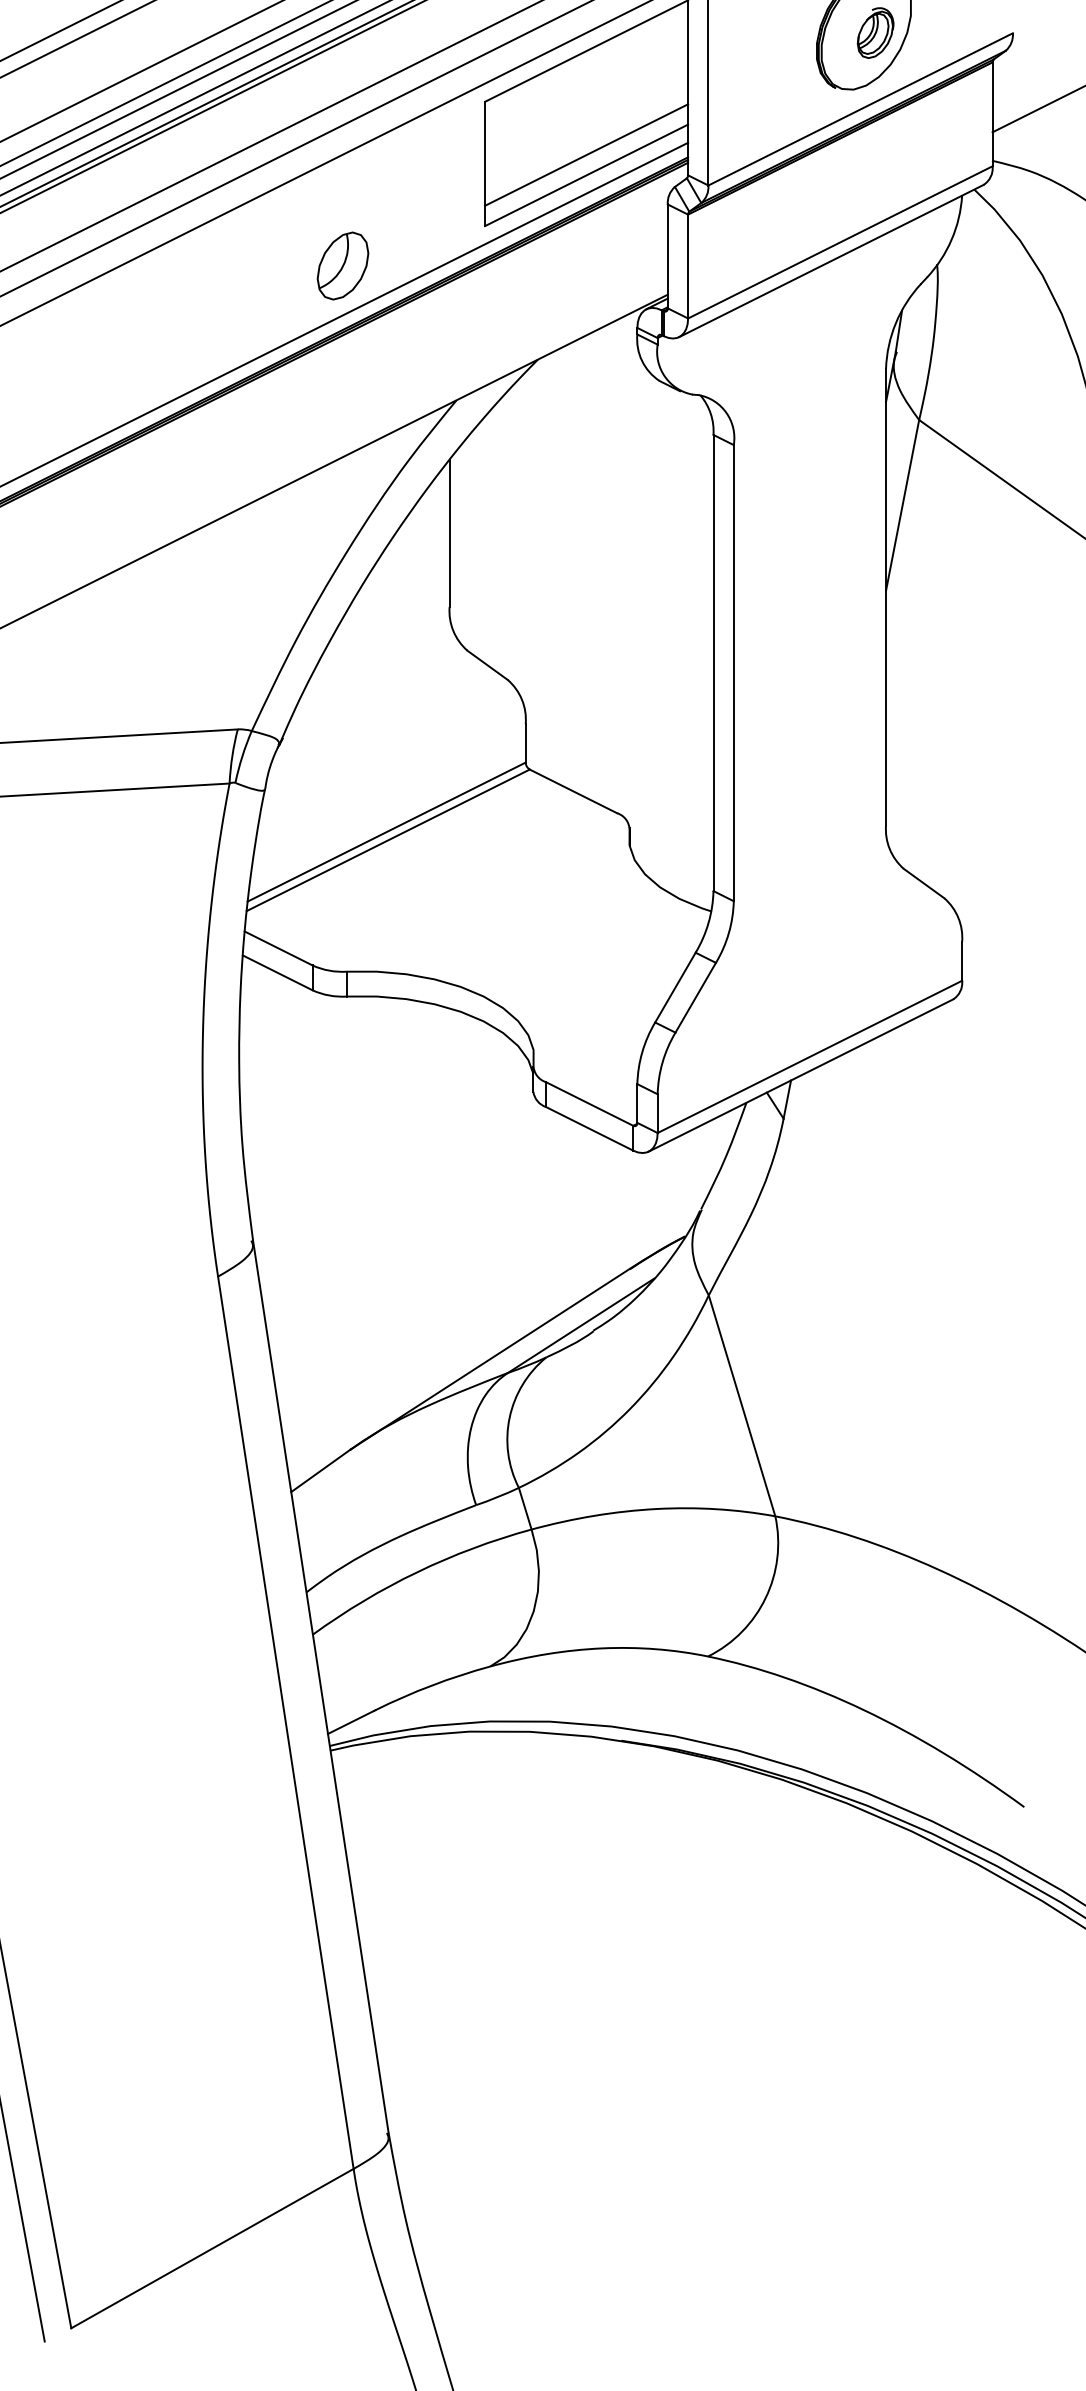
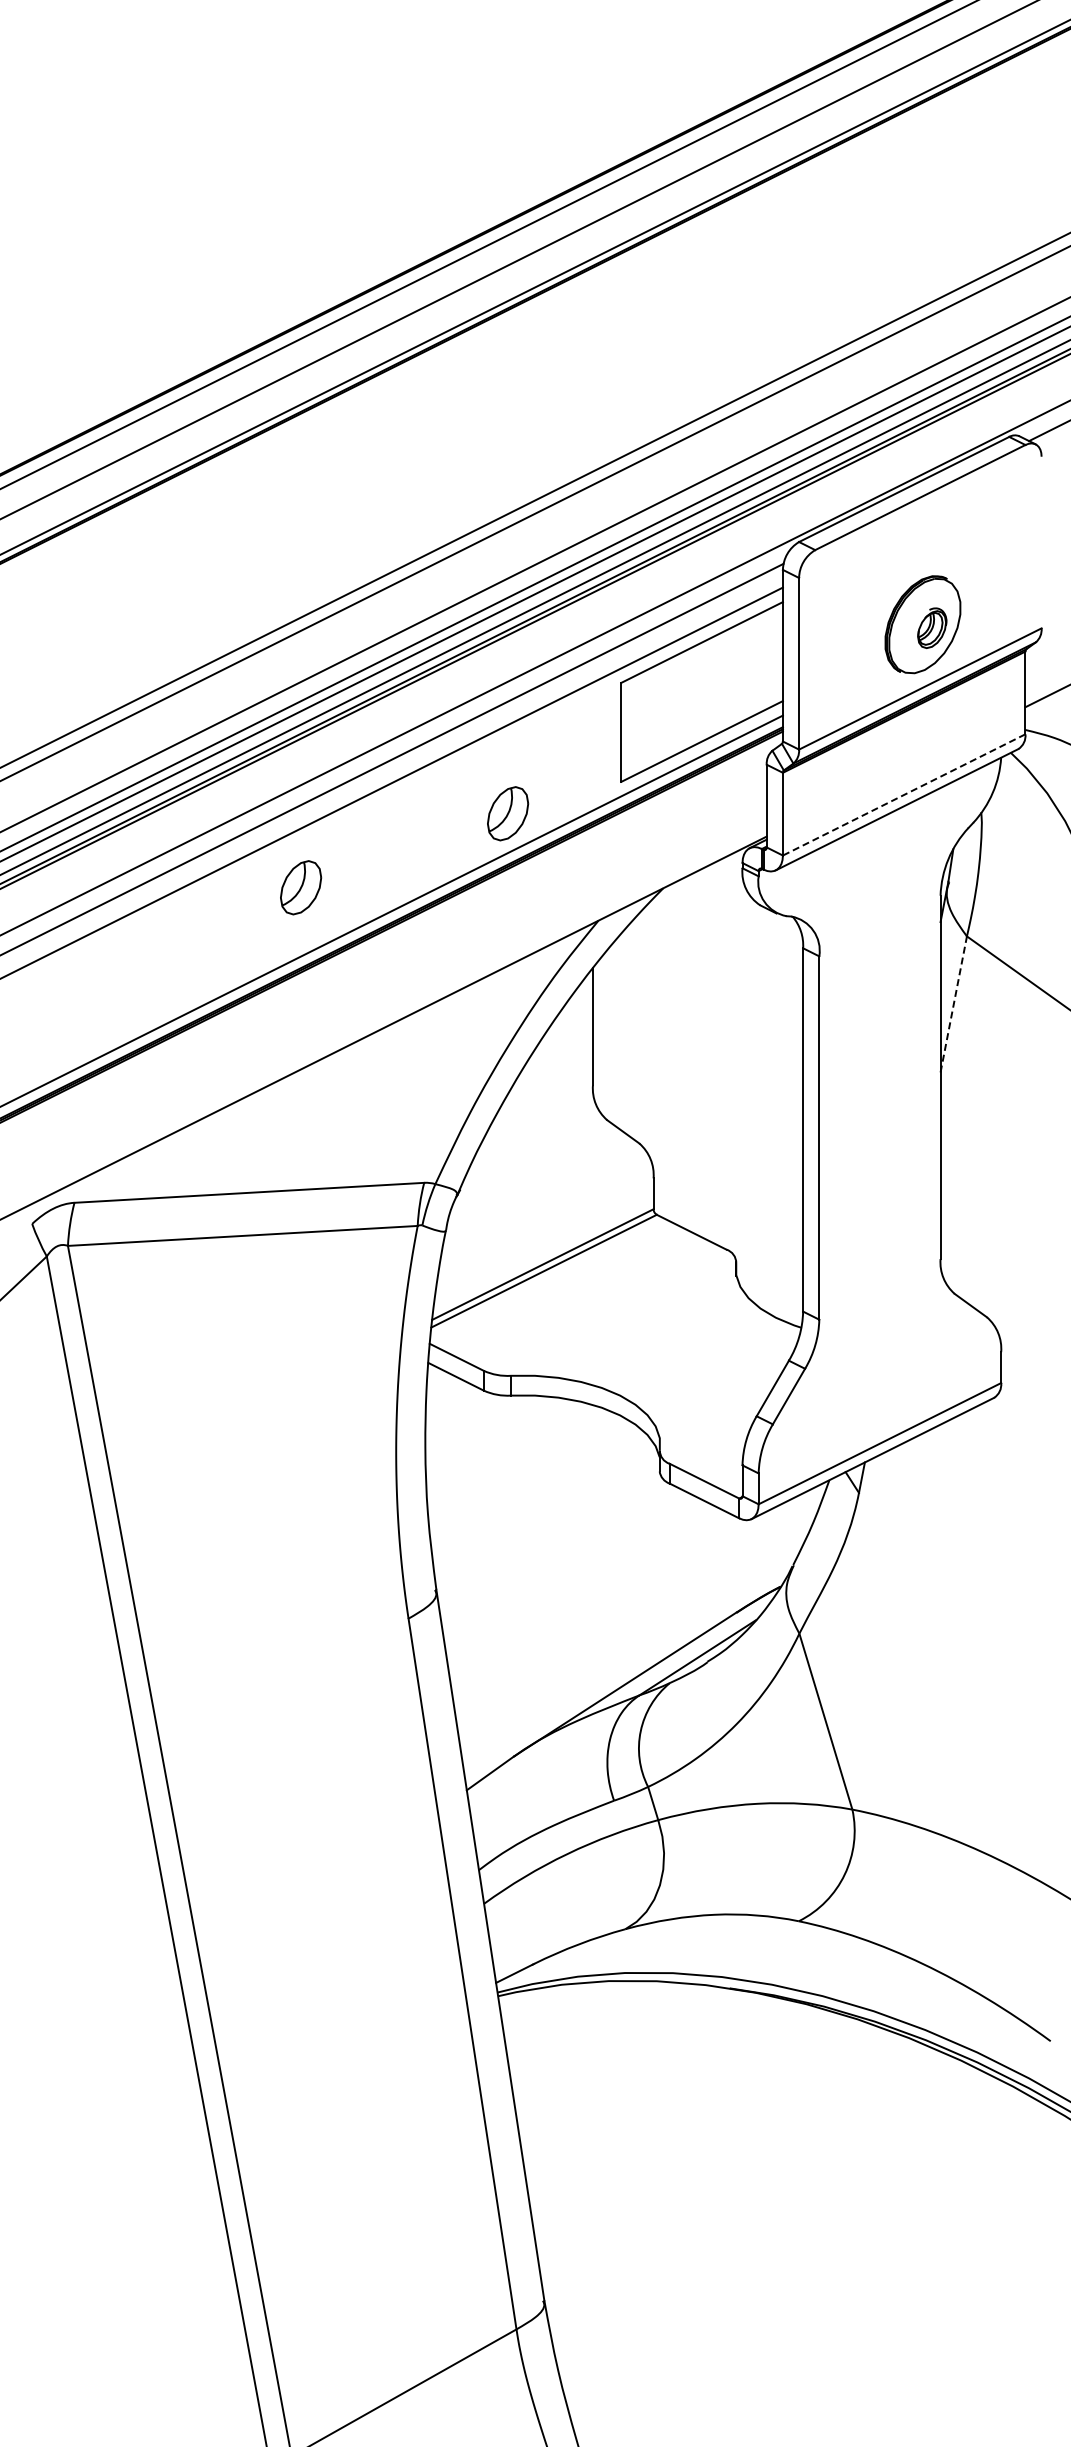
line: (585, 153) -> (701, 724), removed
line: (840, 241) -> (904, 794), solid -> dashed
part: (83, 358) -> (301, 887), added
line: (902, 504) -> (953, 1003), solid -> dashed

